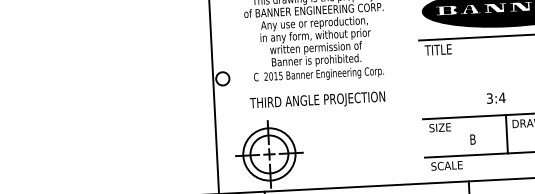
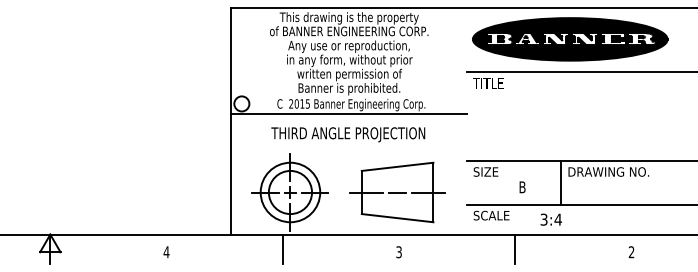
line: (316, 83) -> (348, 114), added
text: (496, 98) -> (551, 219), moved
part: (363, 149) -> (397, 192), added

